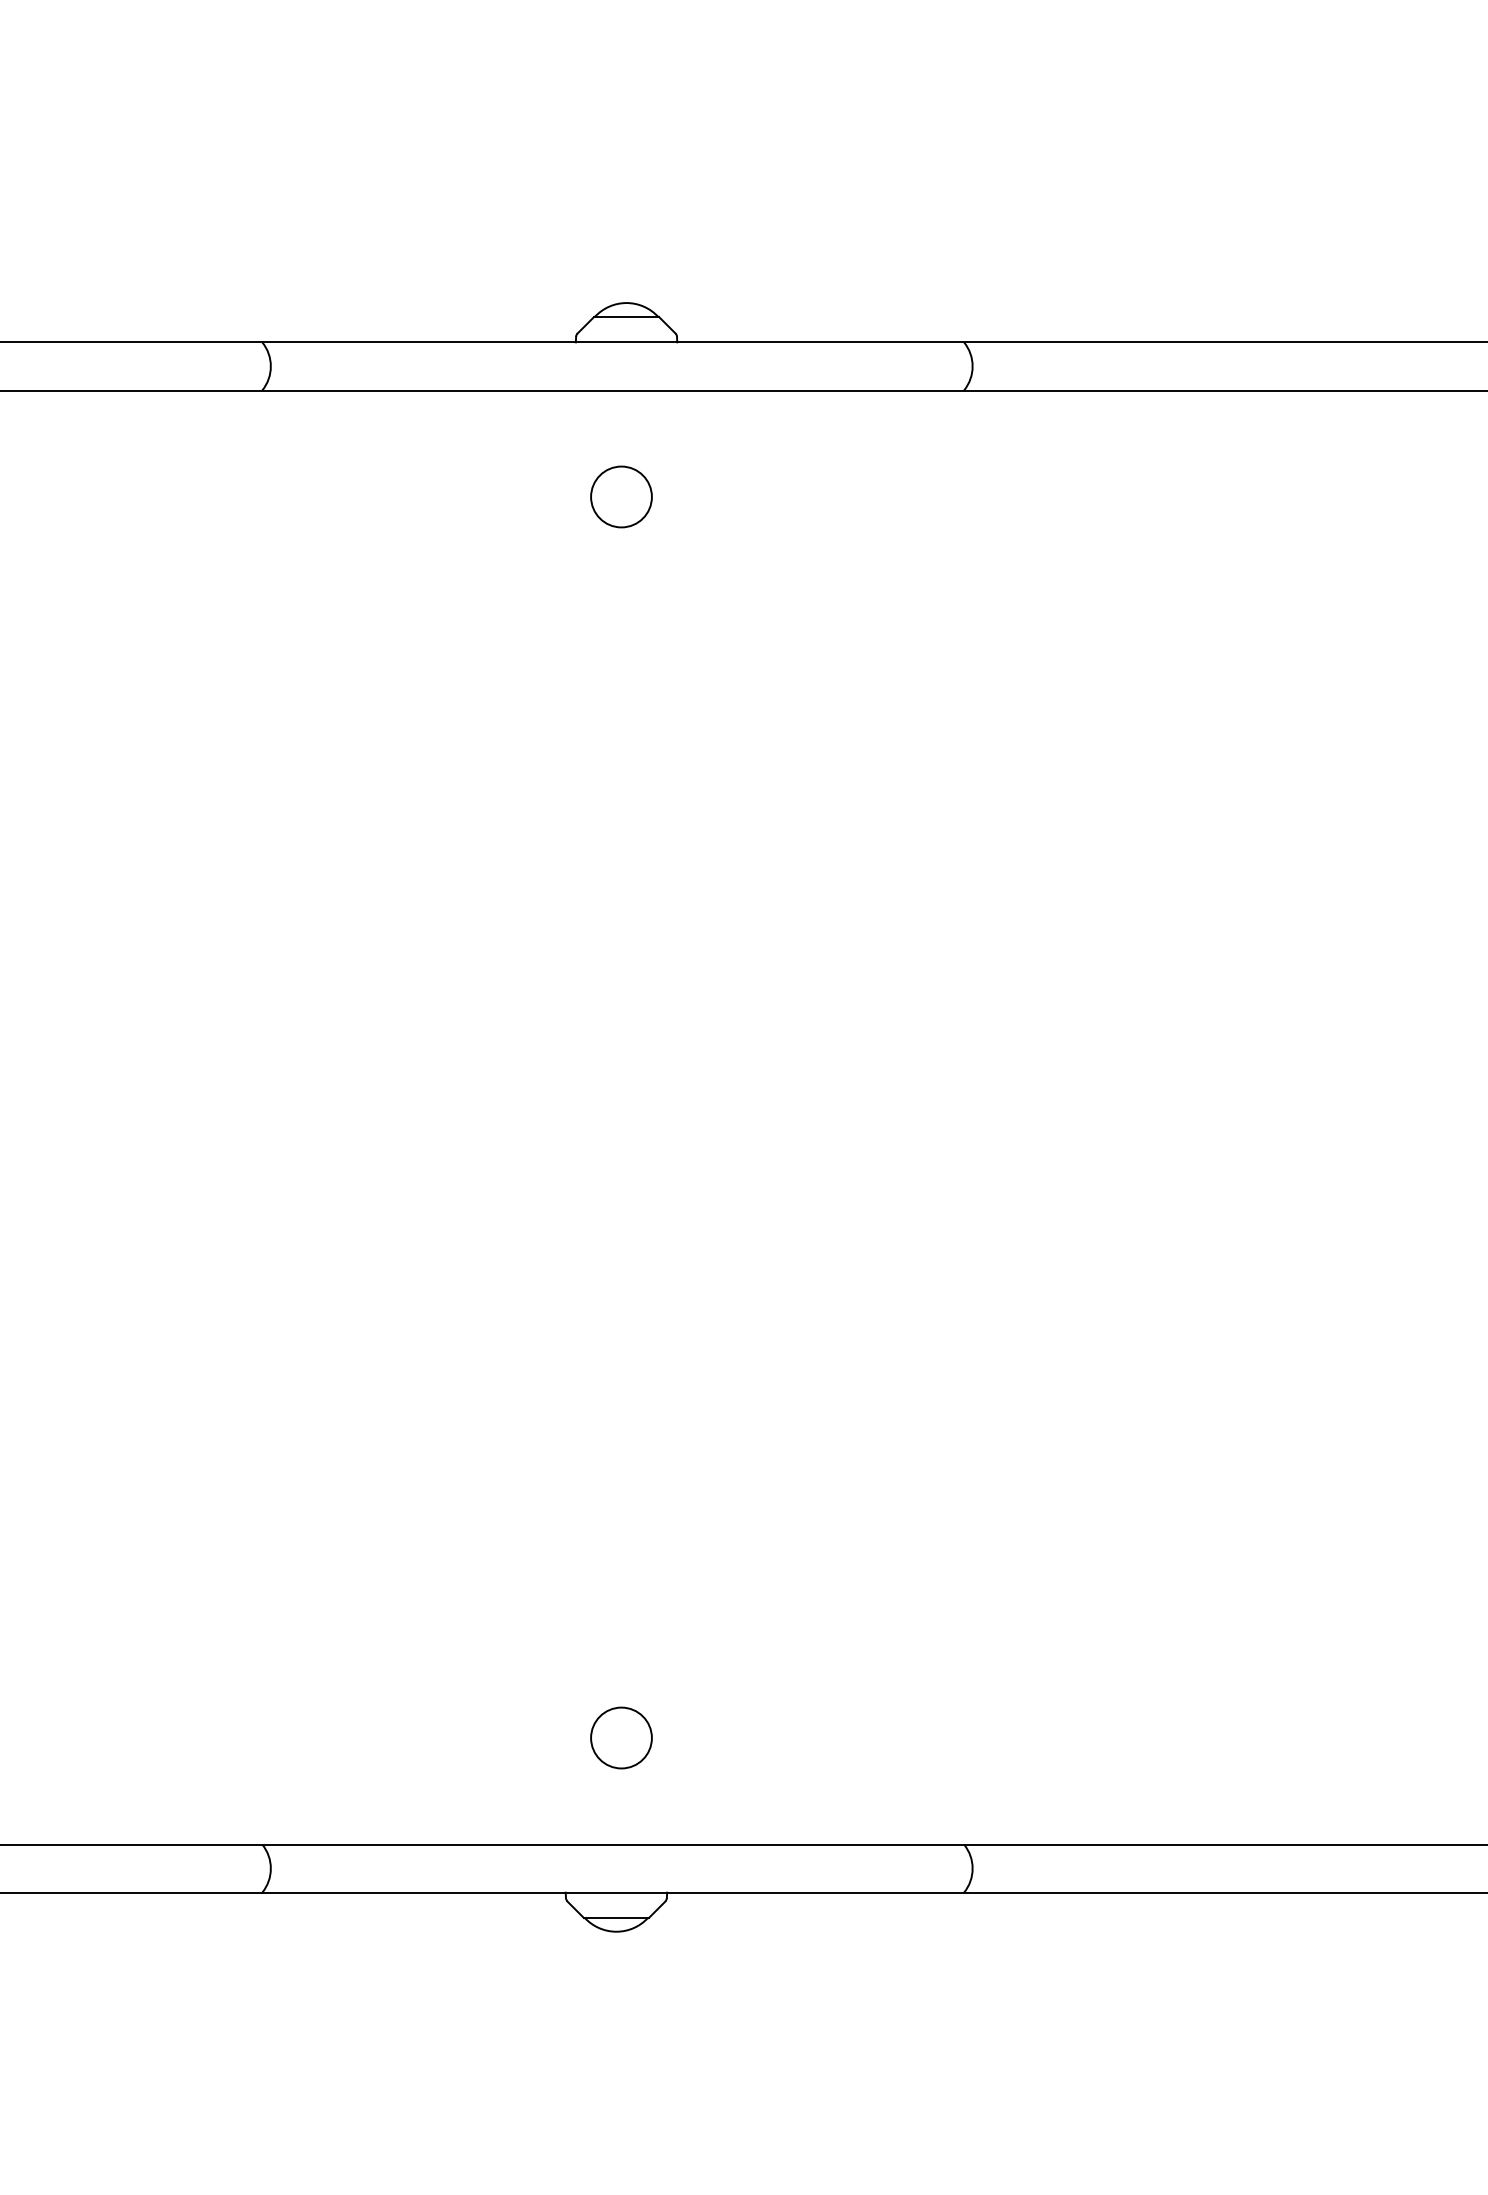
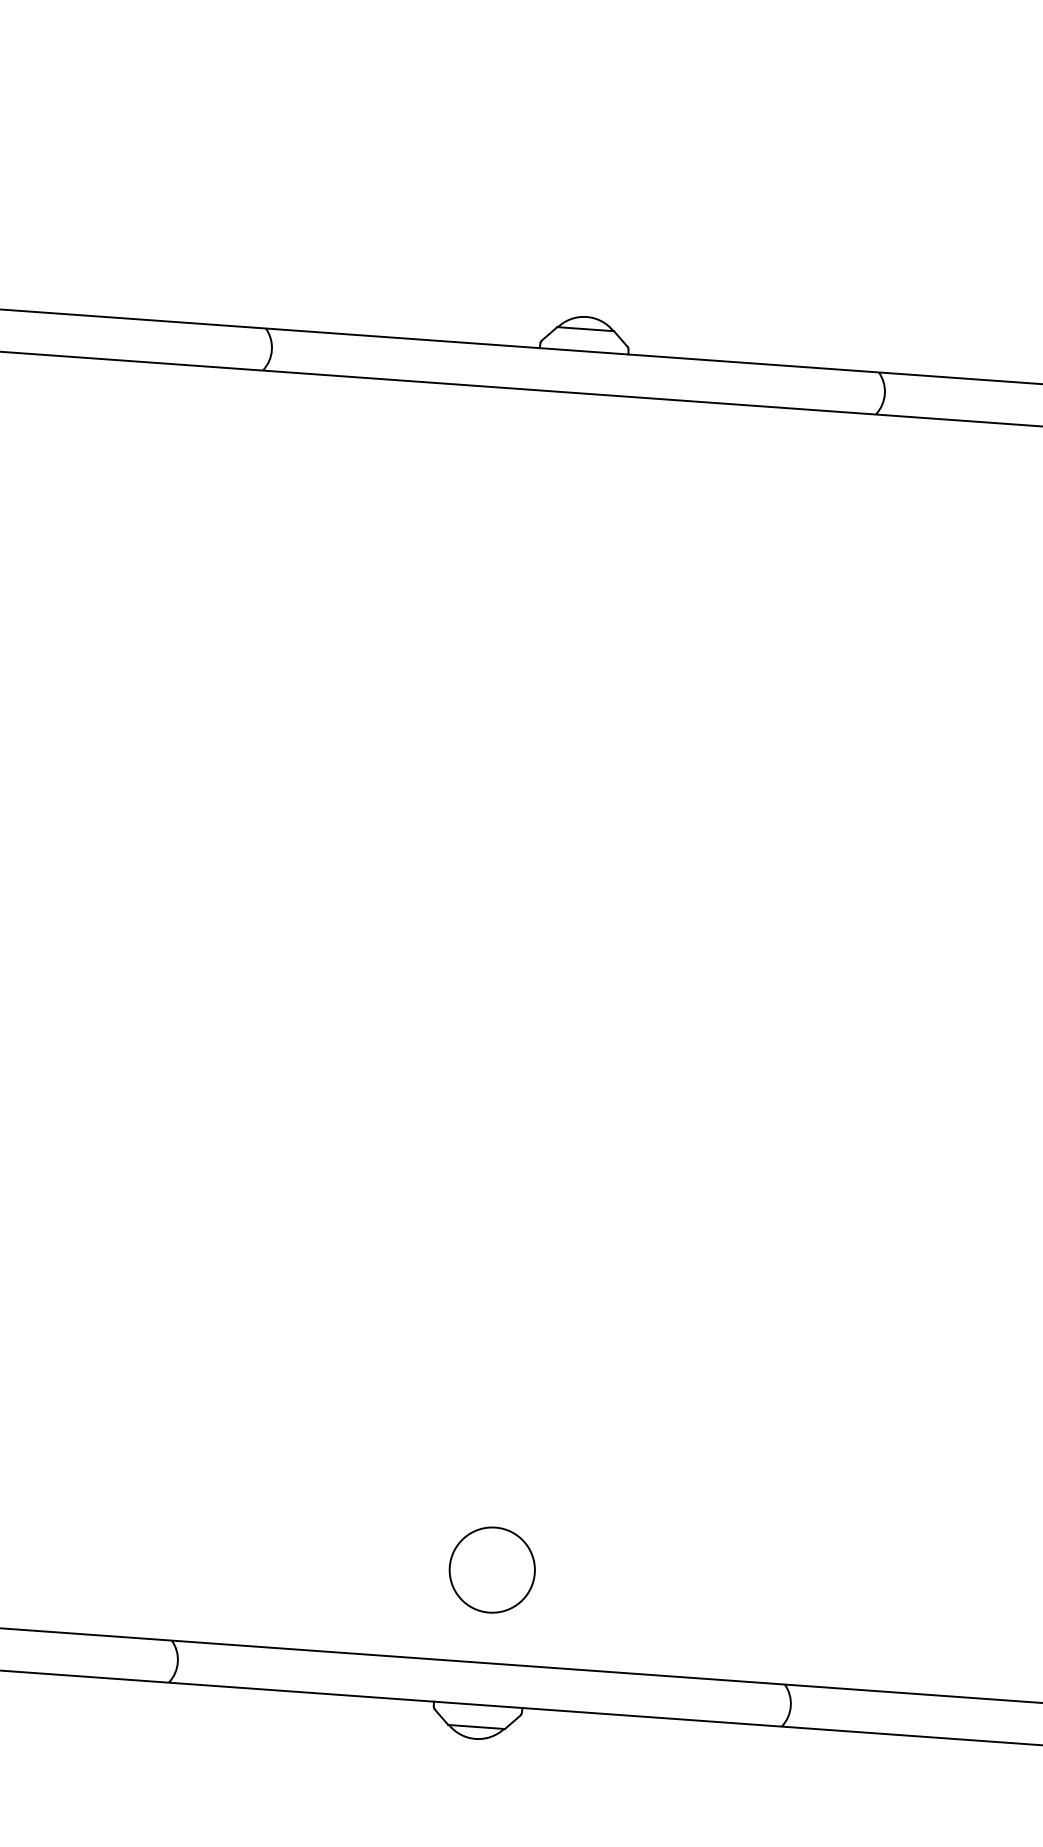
circle: (621, 496) -> (570, 485), removed
circle: (621, 1737) -> (492, 1569), size x1.6

